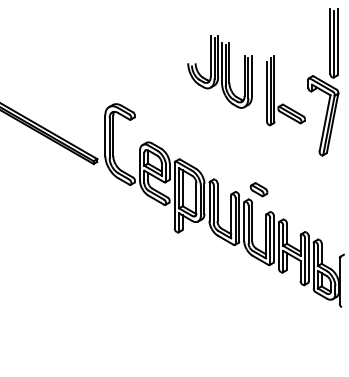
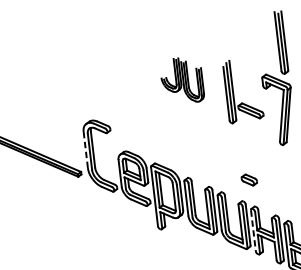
part: (219, 71) -> (181, 80), size x0.7
line: (105, 136) -> (86, 150), solid -> dashed
part: (258, 189) -> (248, 179), moved
line: (278, 245) -> (252, 230), solid -> dashed

